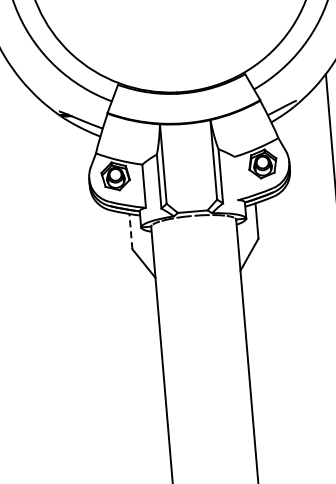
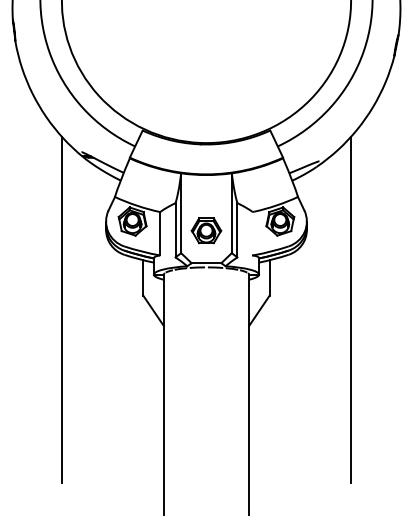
part: (190, 179) -> (206, 230), added
line: (131, 231) -> (143, 277), dashed -> solid
line: (53, 270) -> (62, 310), added

